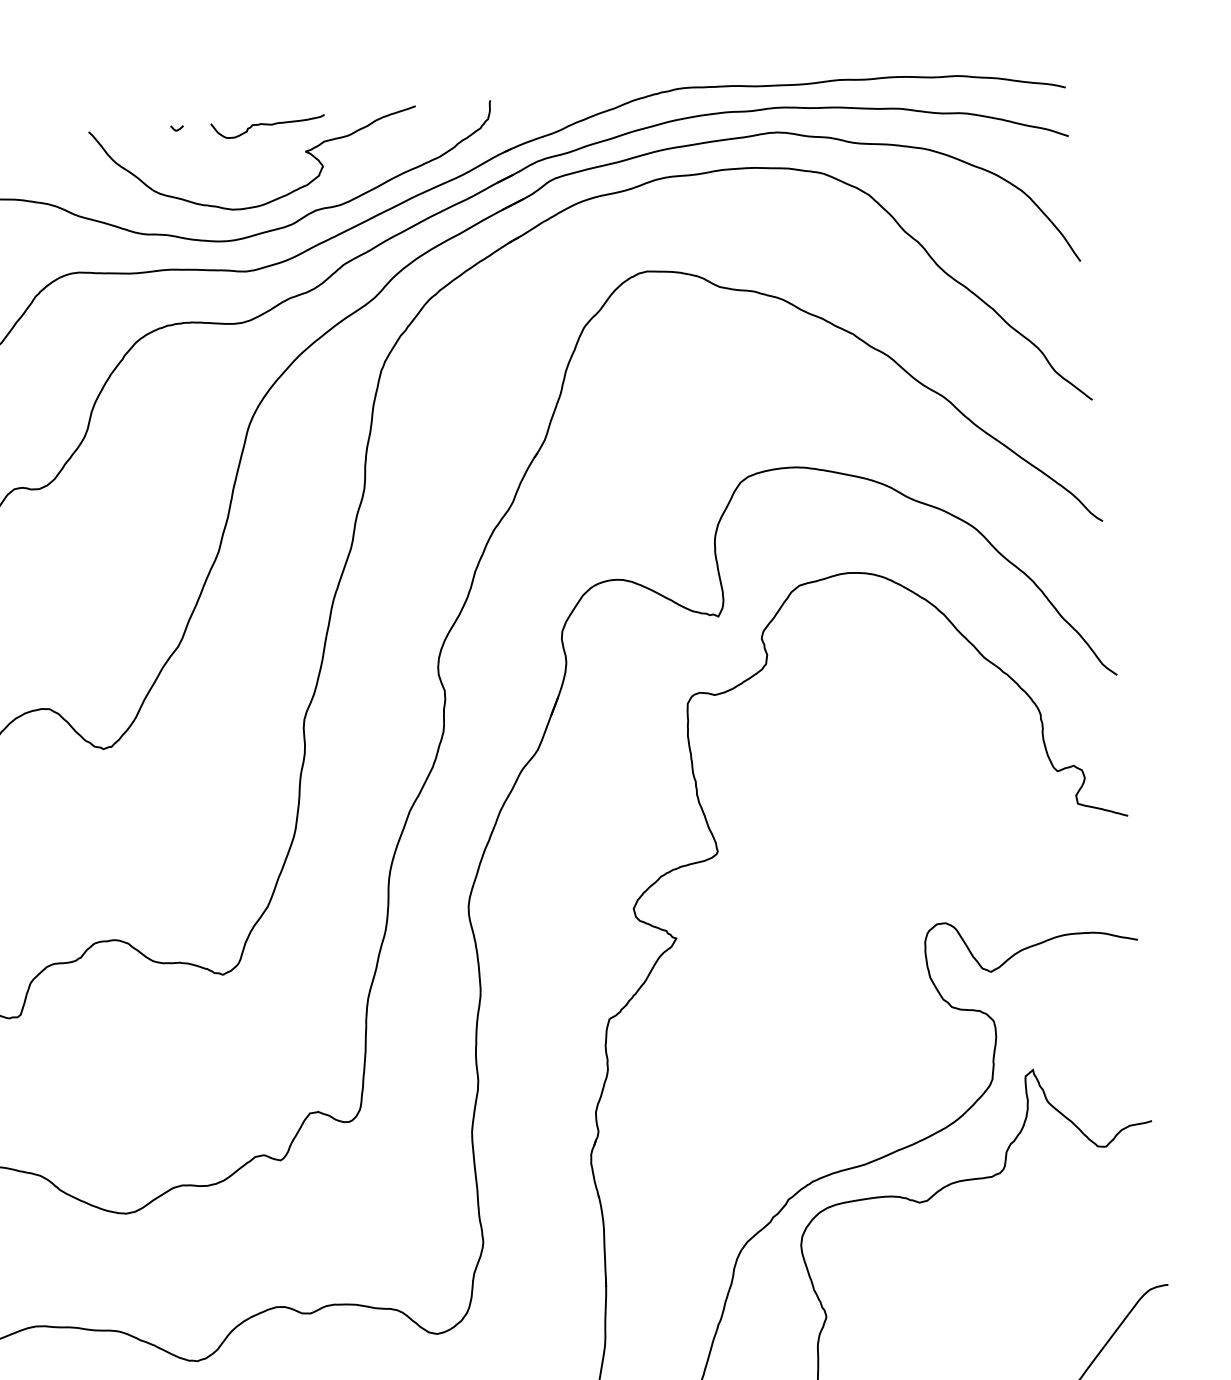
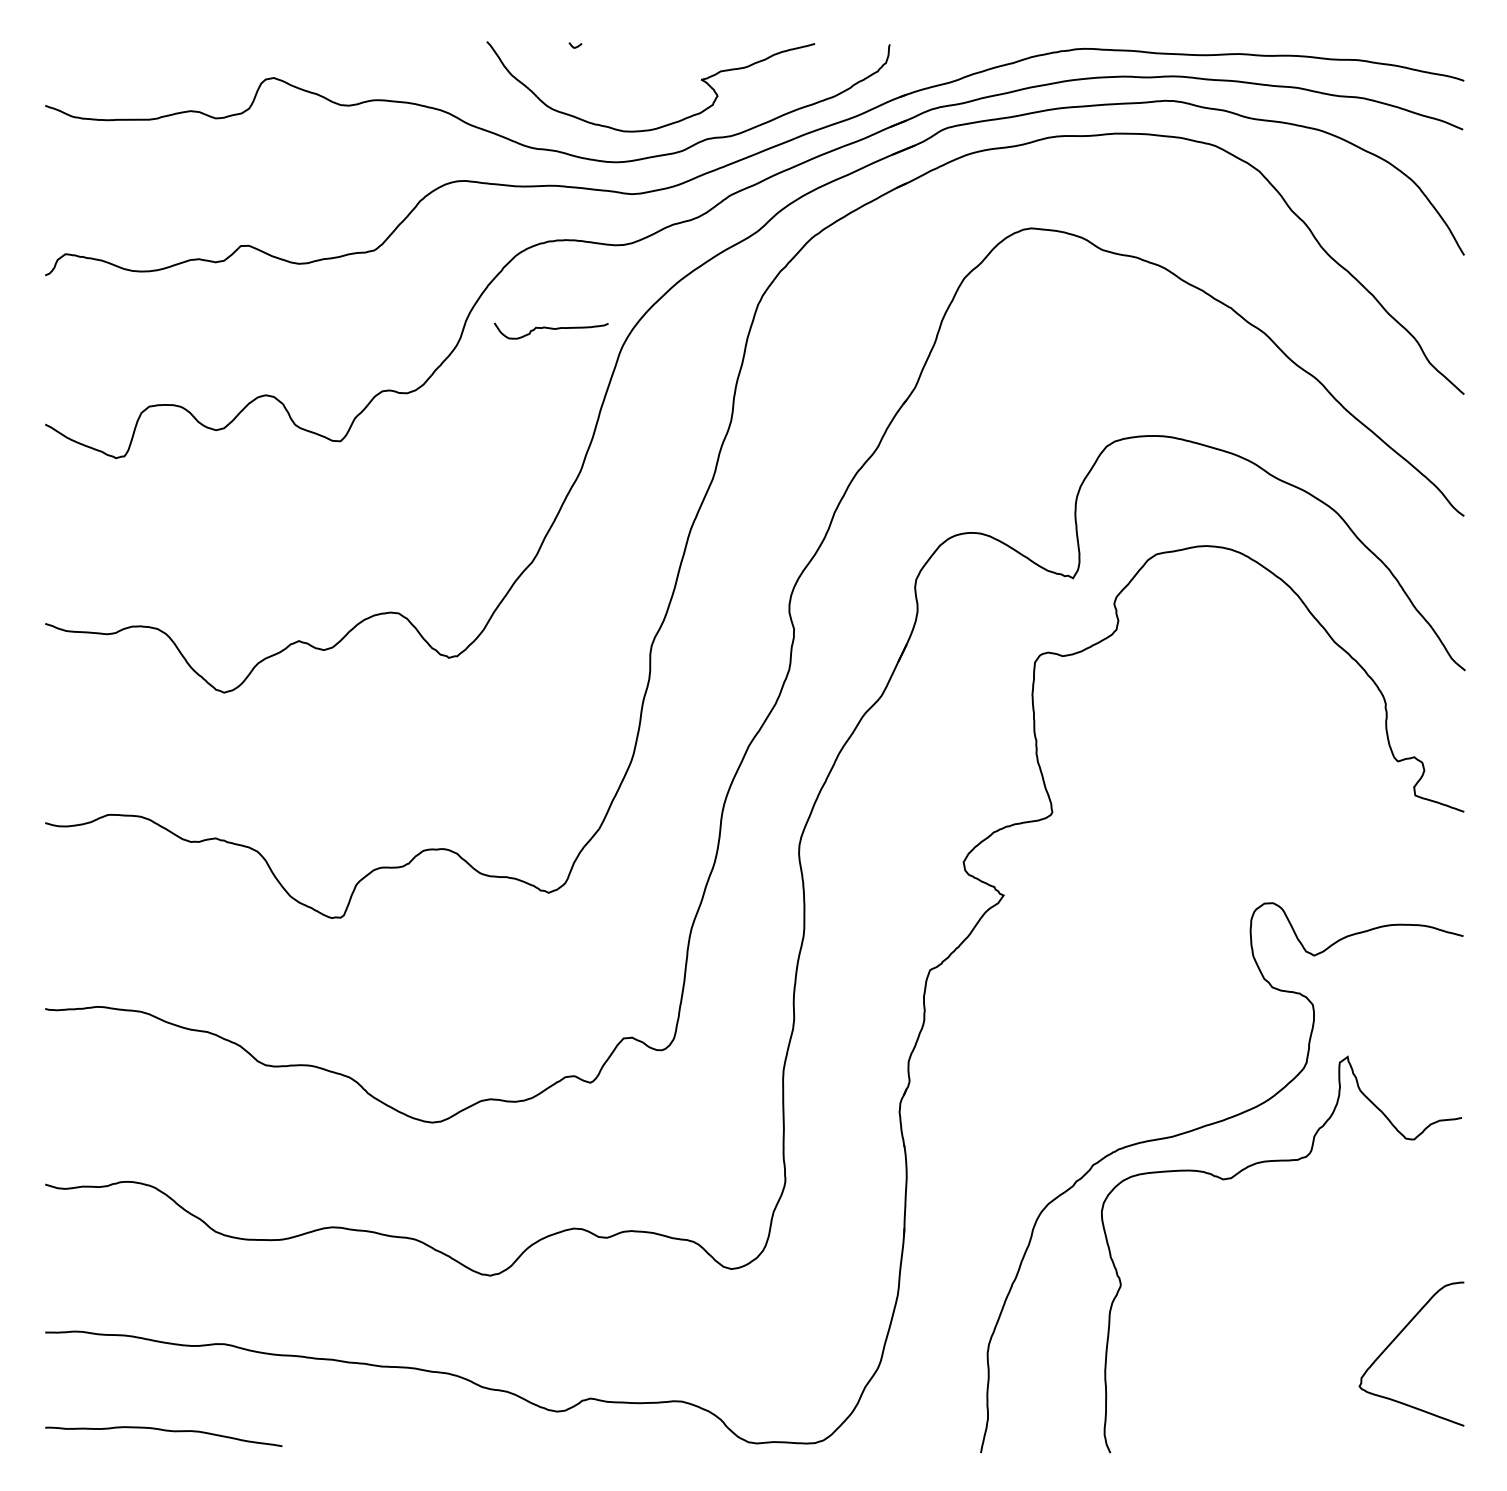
curve: (268, 125) -> (551, 329), moved

